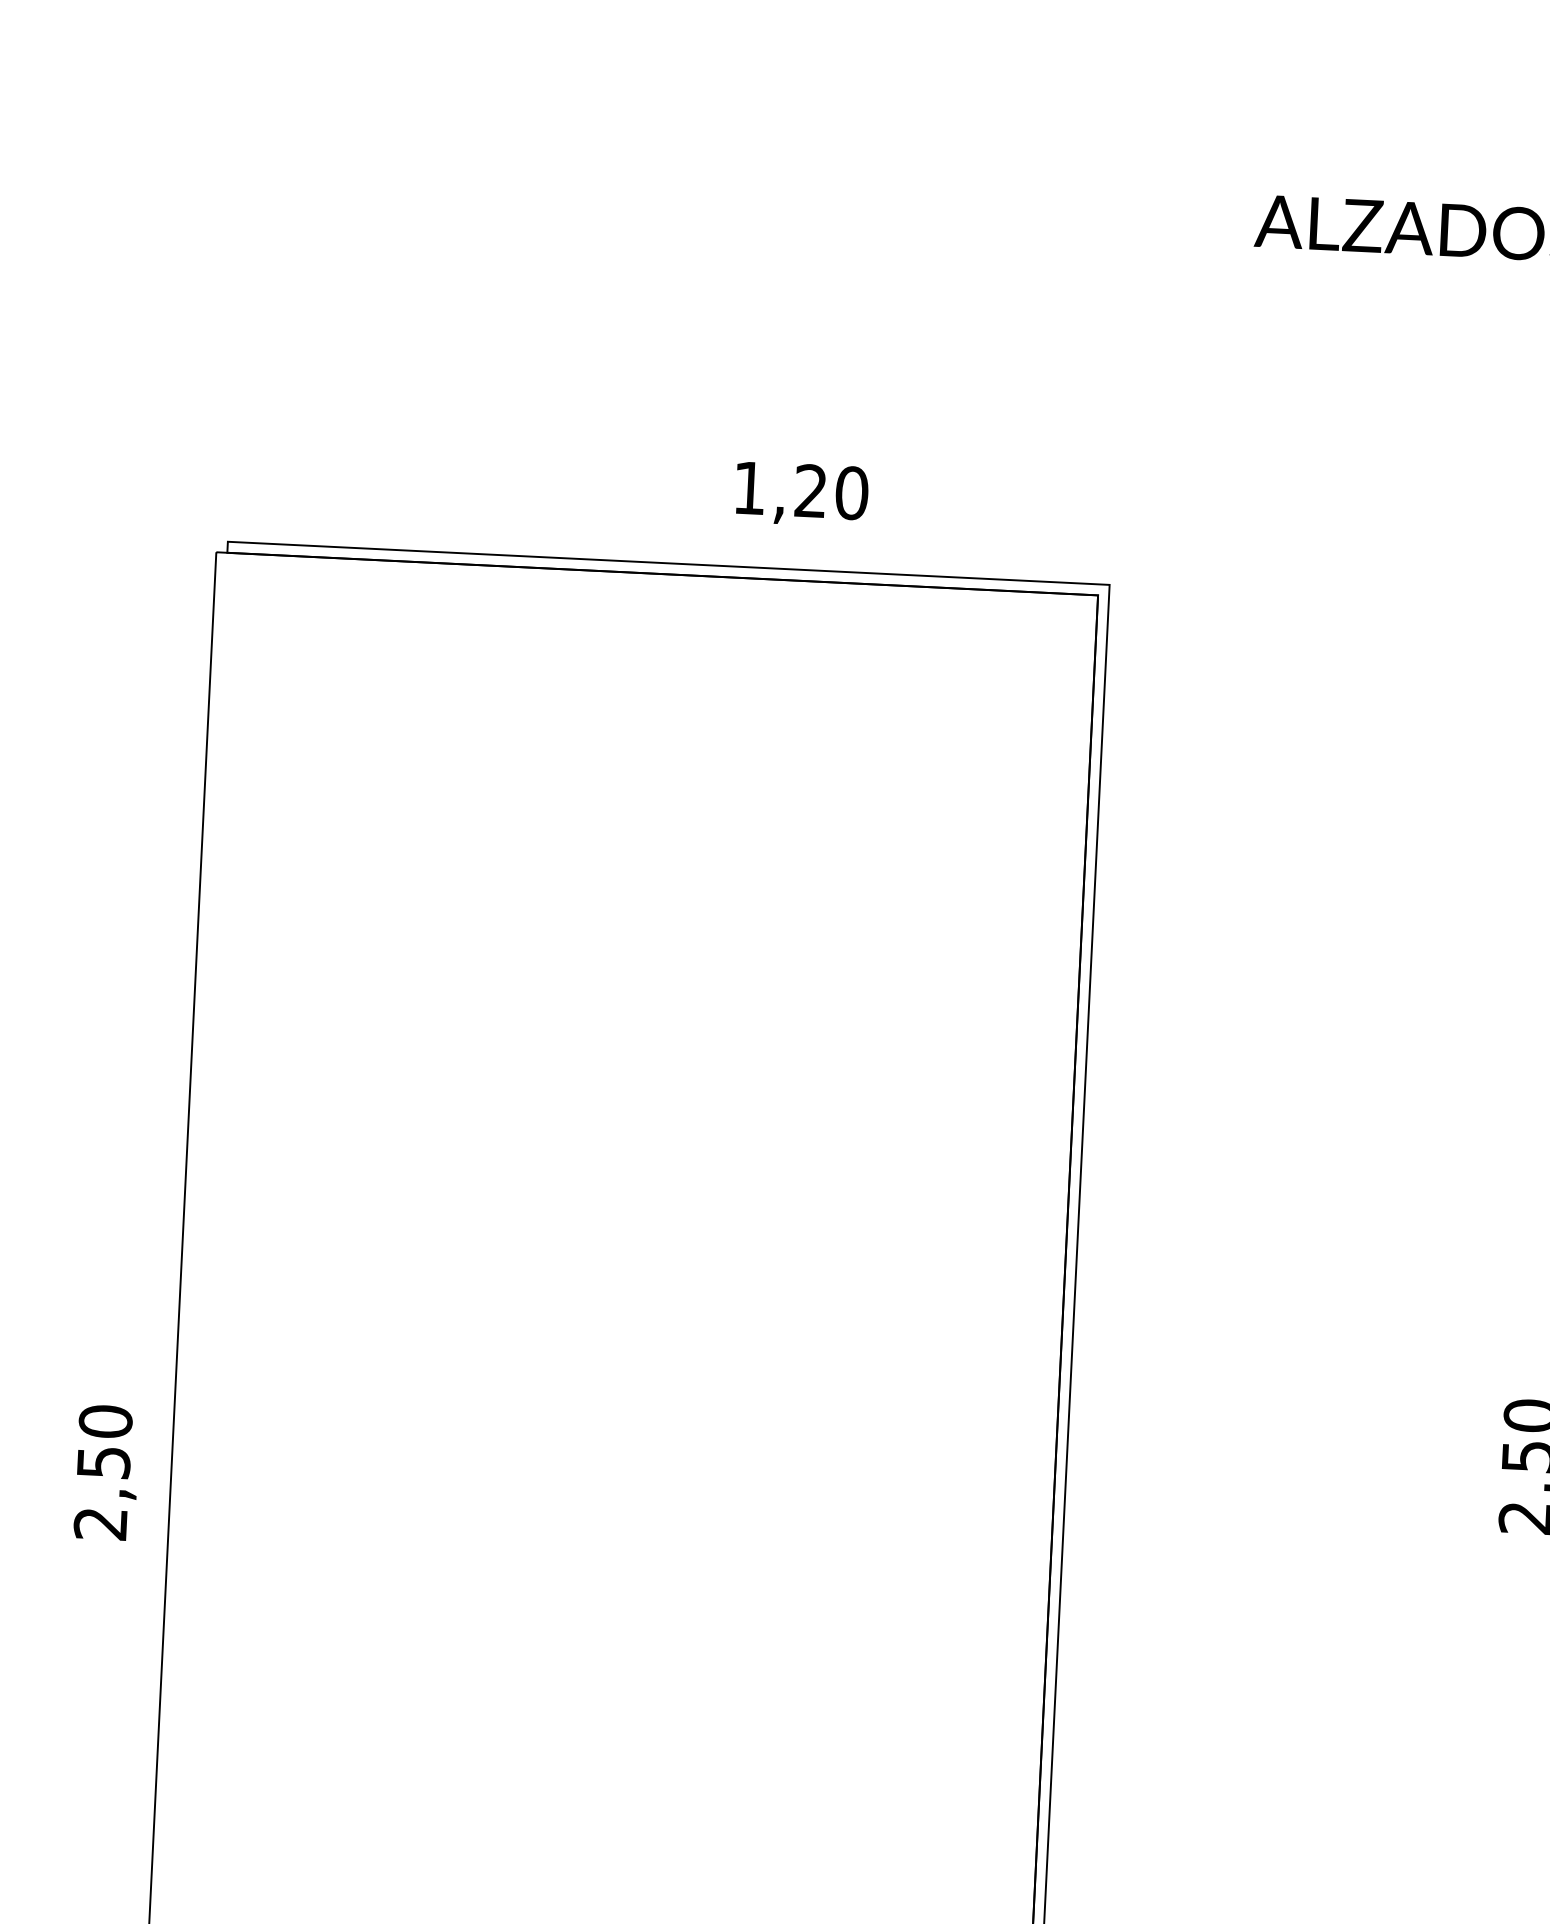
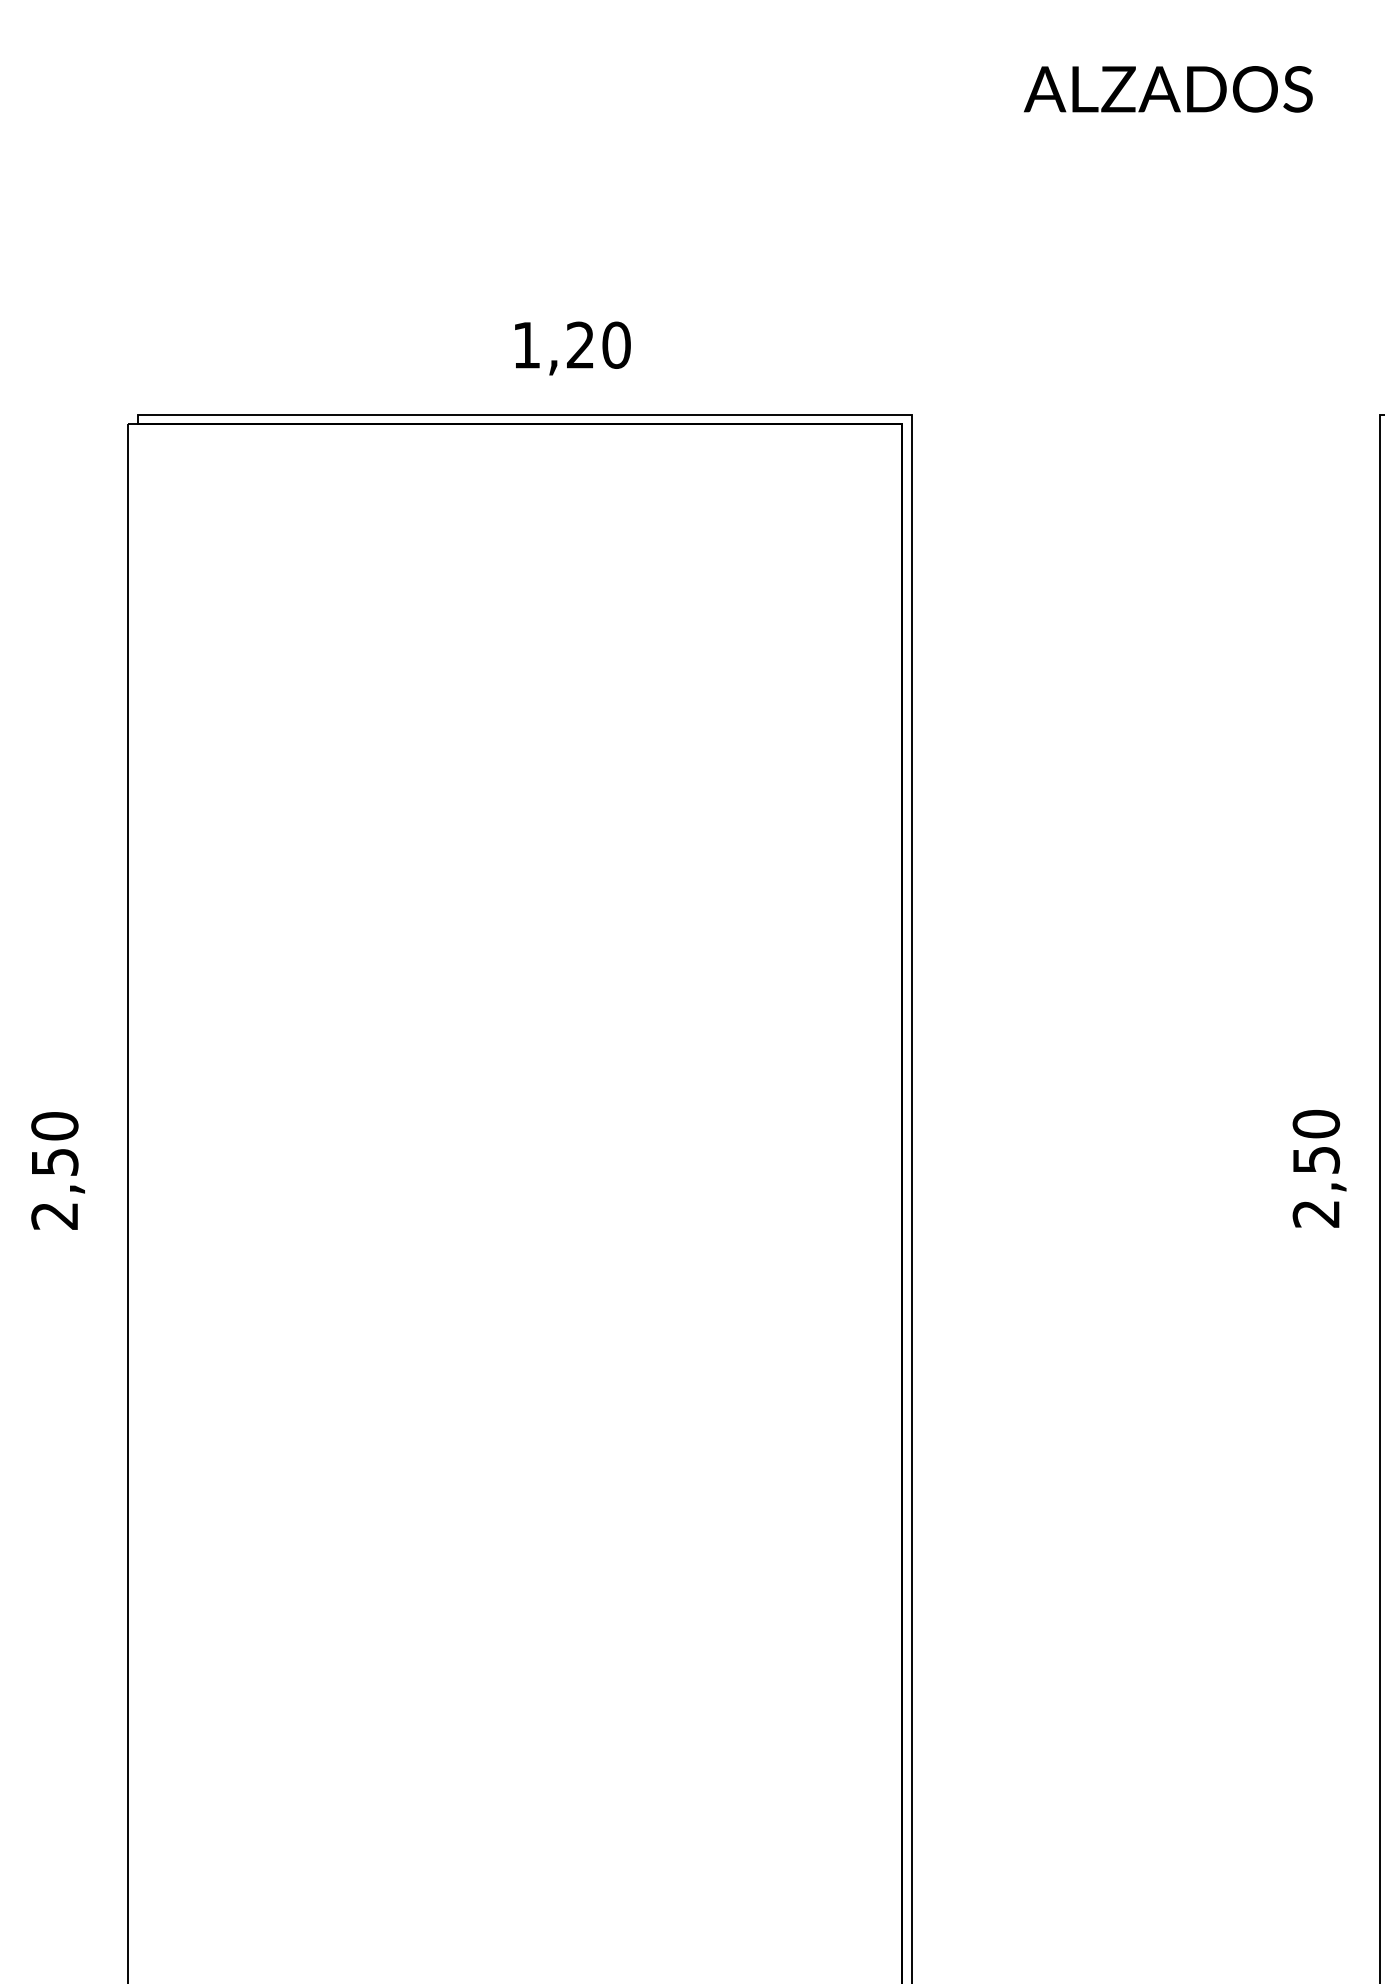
text: (801, 494) -> (572, 348), moved
text: (106, 1472) -> (57, 1170), moved

